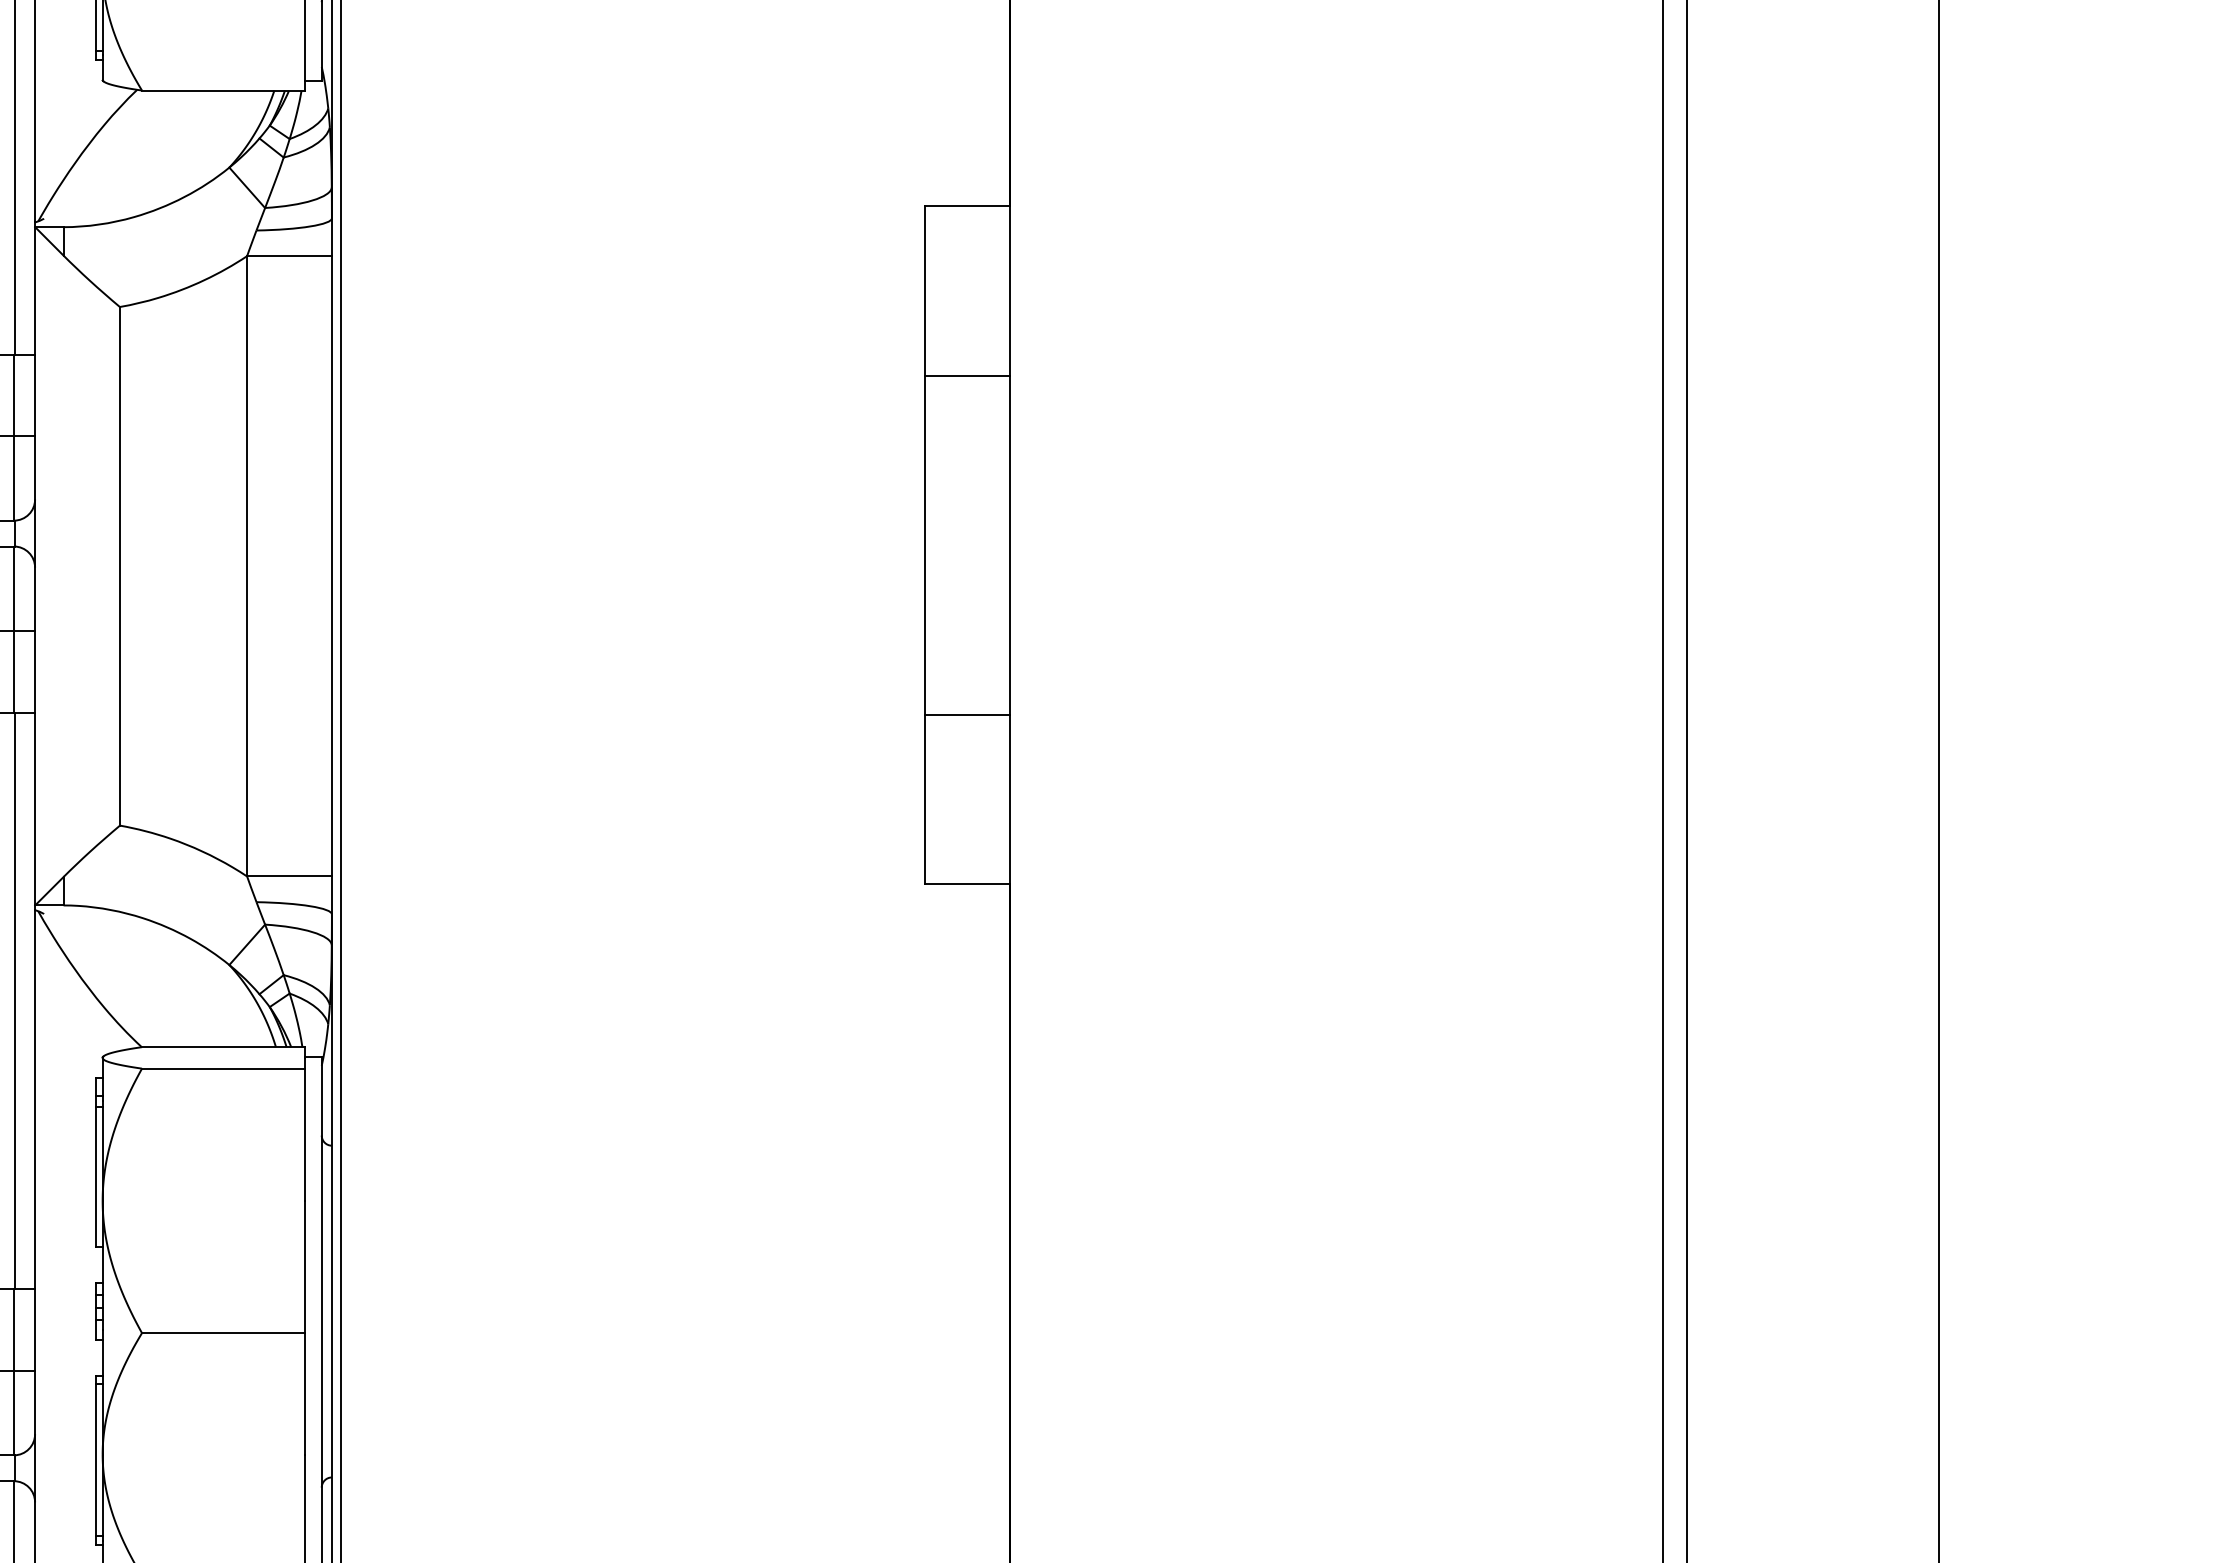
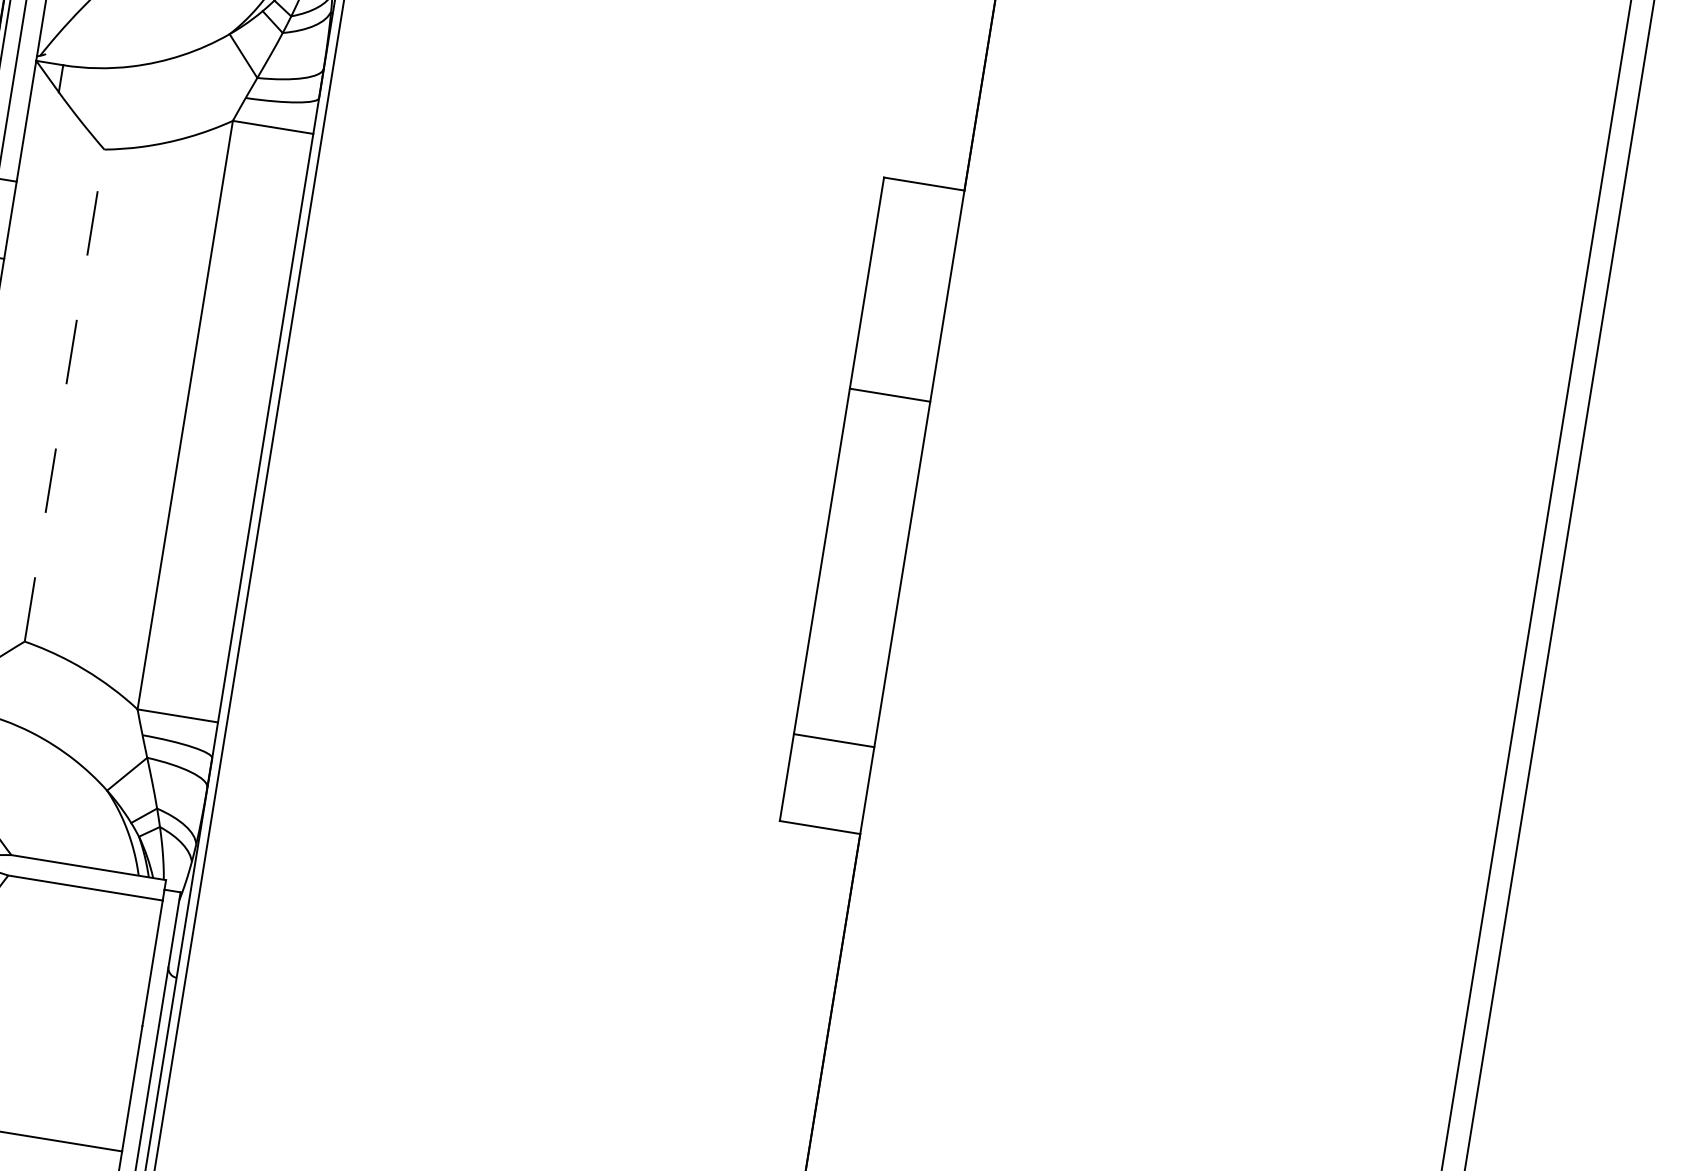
line: (967, 375) -> (889, 395), moved
line: (119, 565) -> (64, 394), solid -> dashed
line: (967, 714) -> (833, 740), moved

